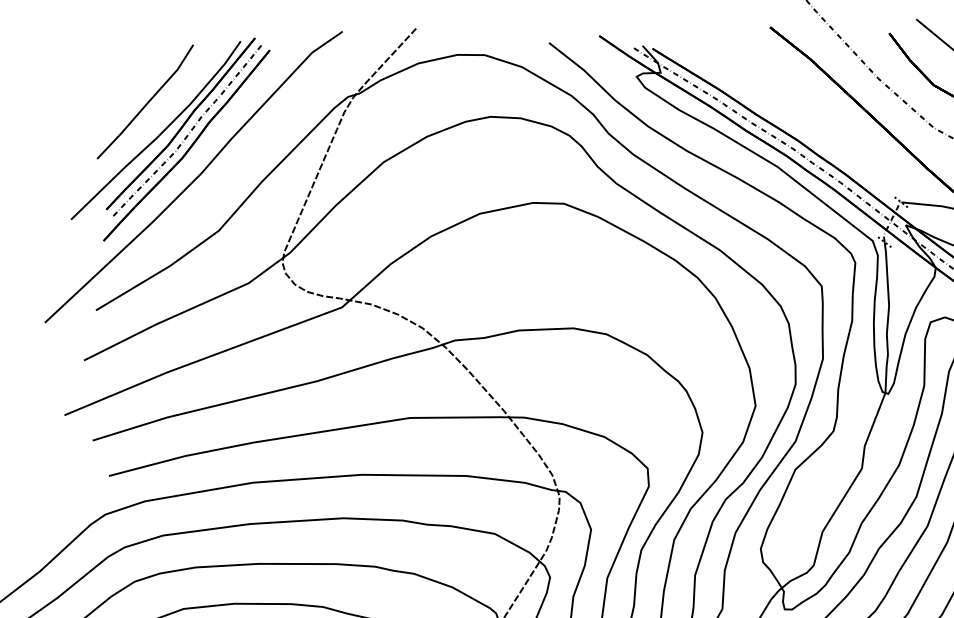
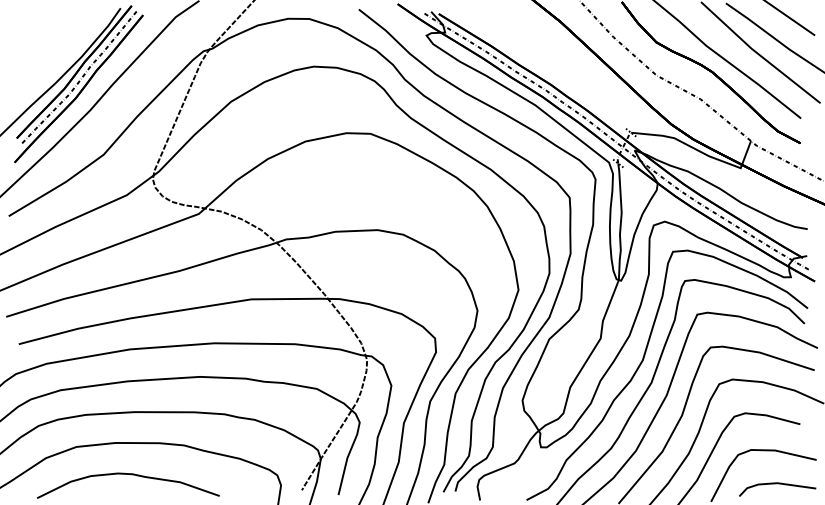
line: (146, 102) -> (47, 55), removed

